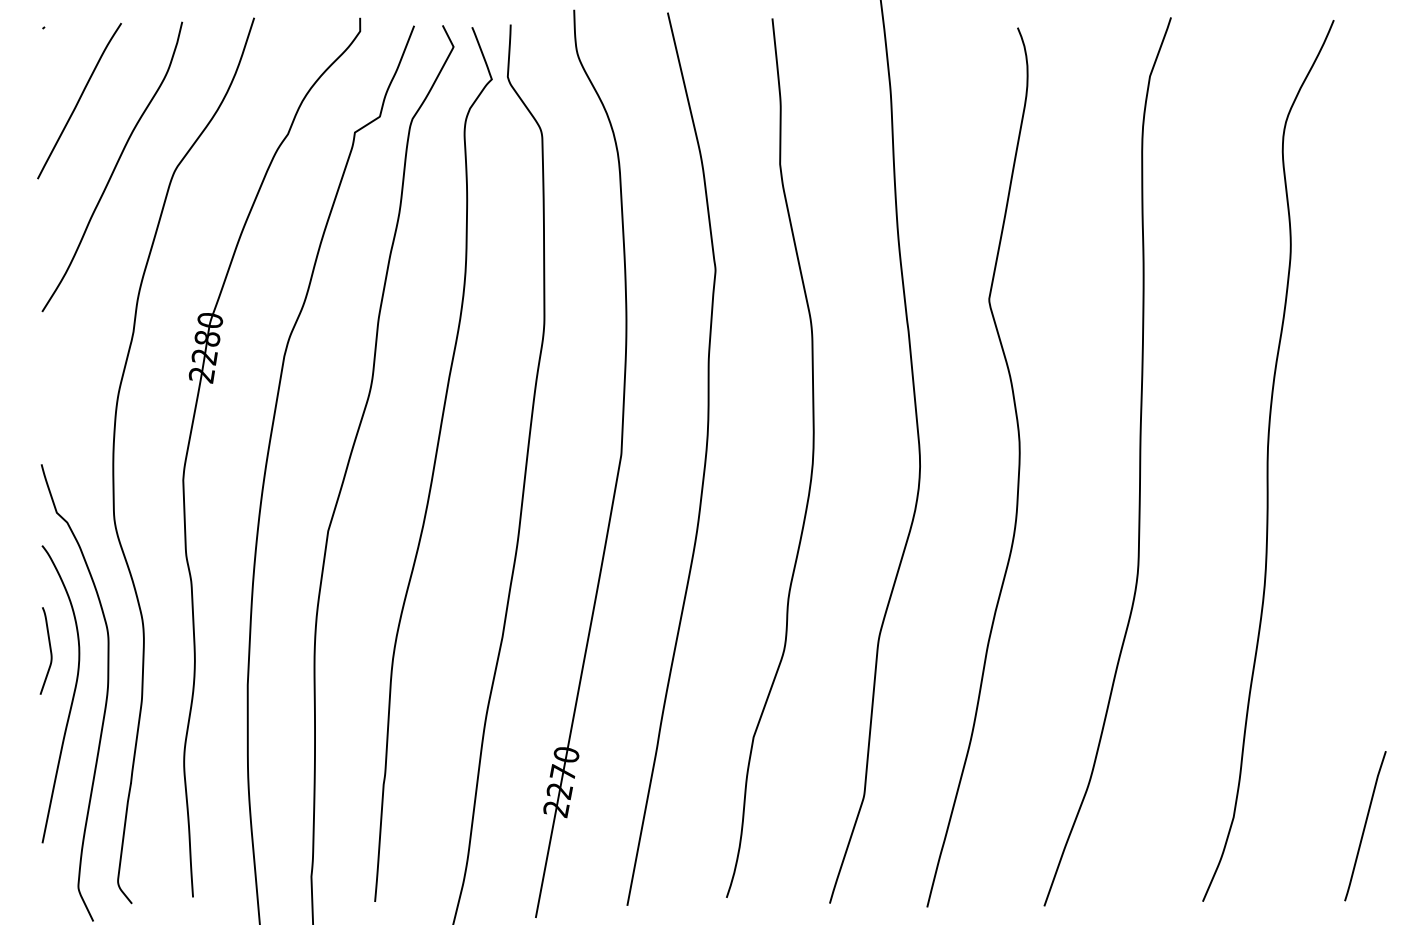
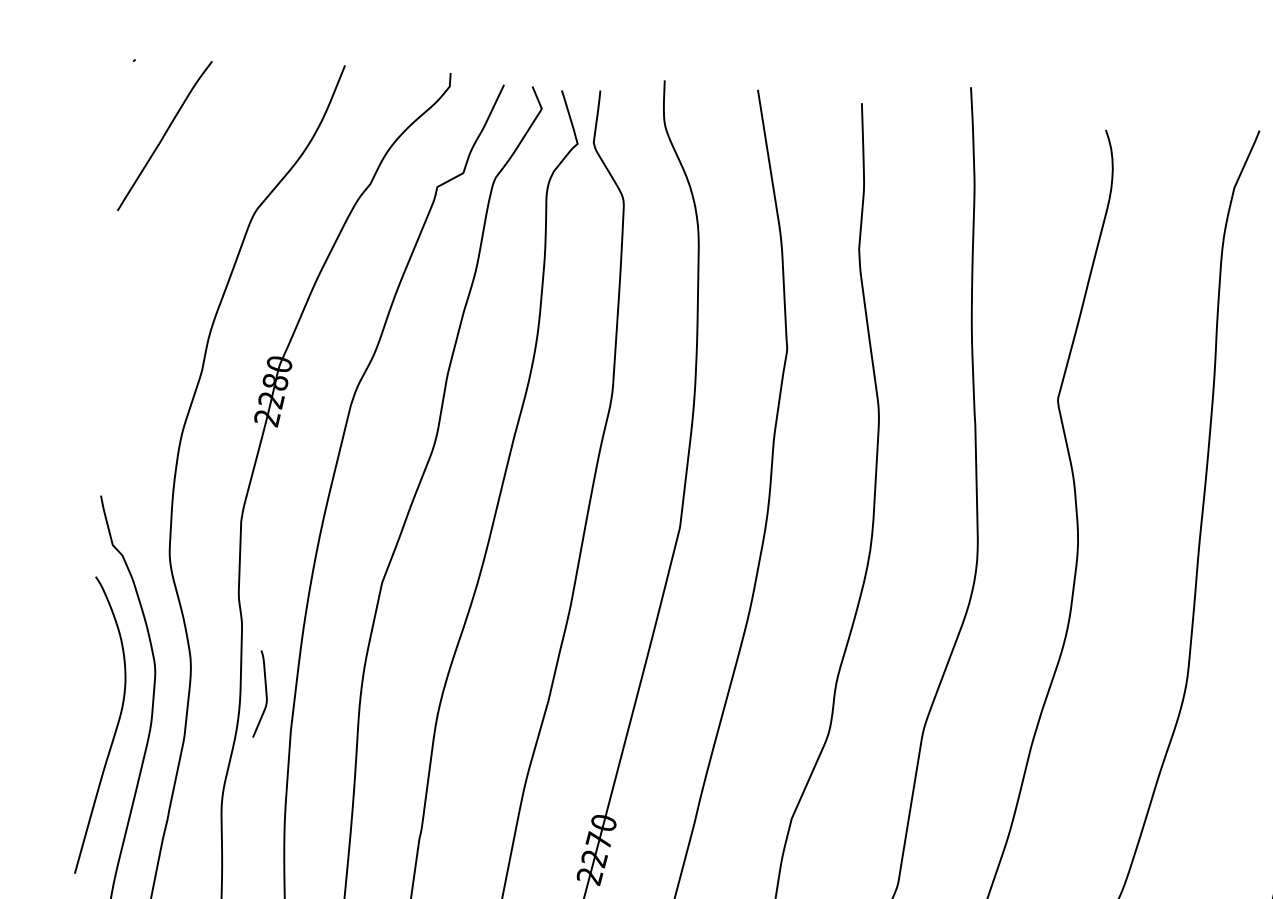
curve: (114, 166) -> (195, 203), removed
curve: (49, 649) -> (265, 693), moved

